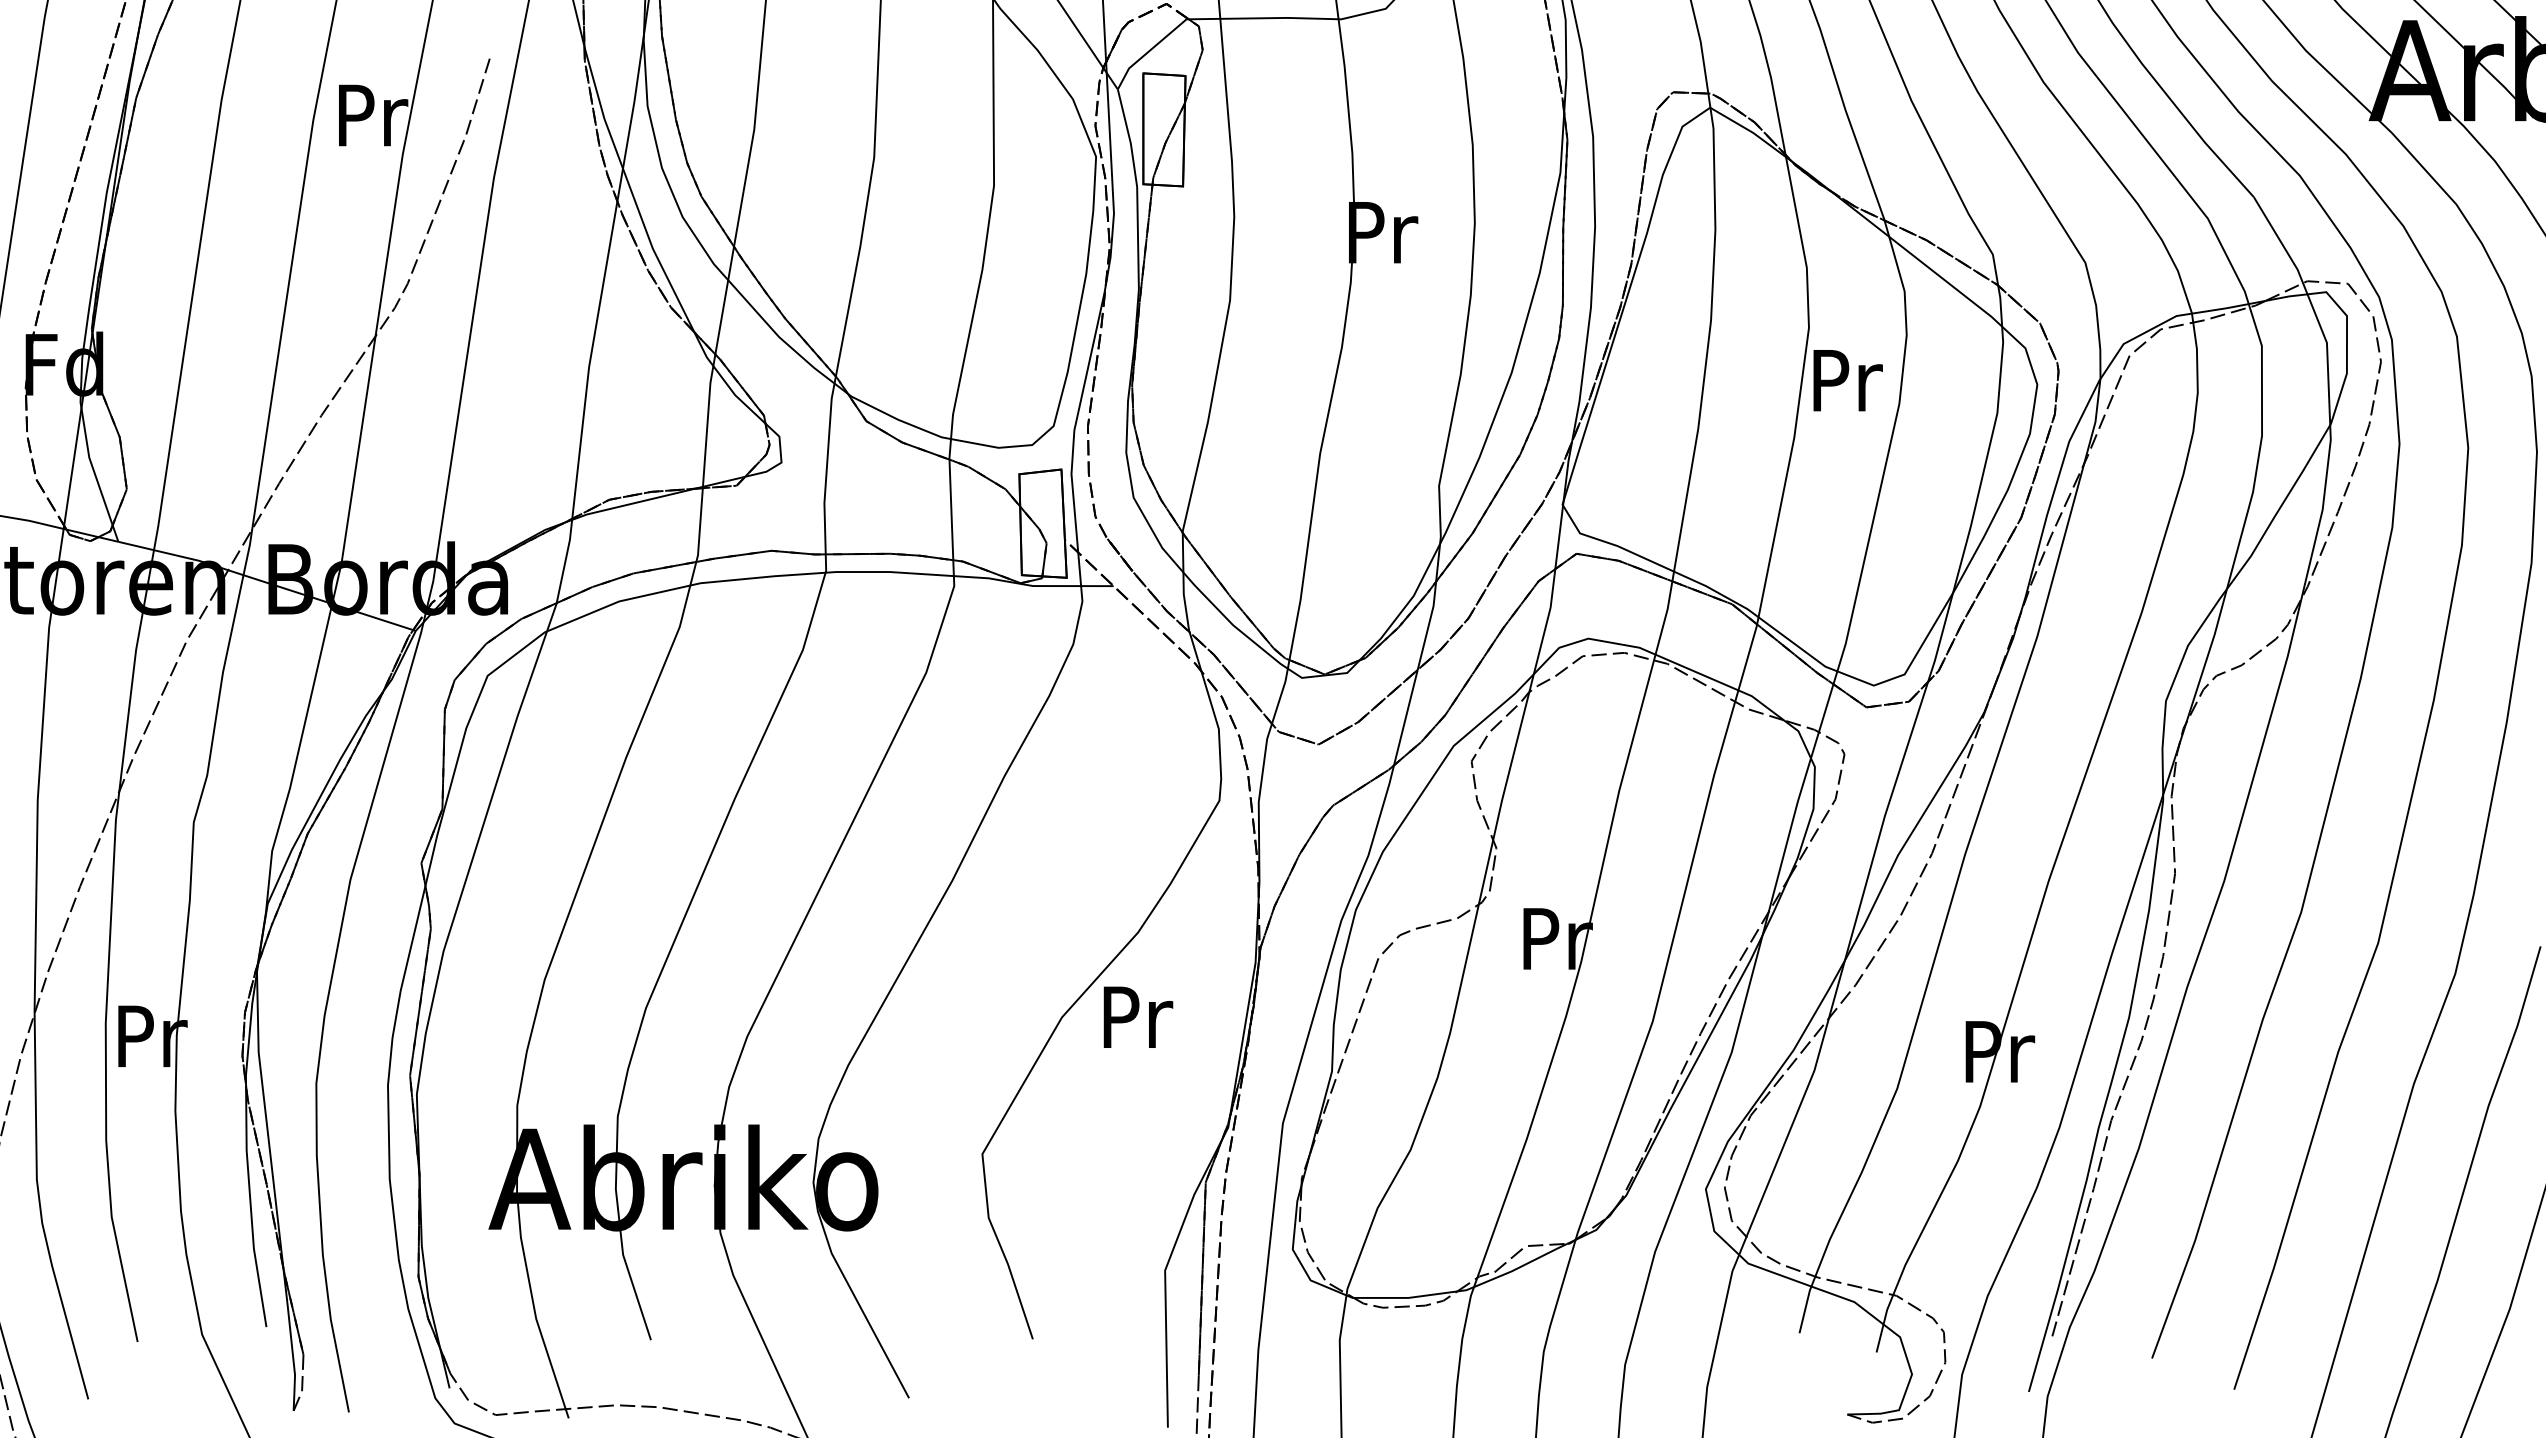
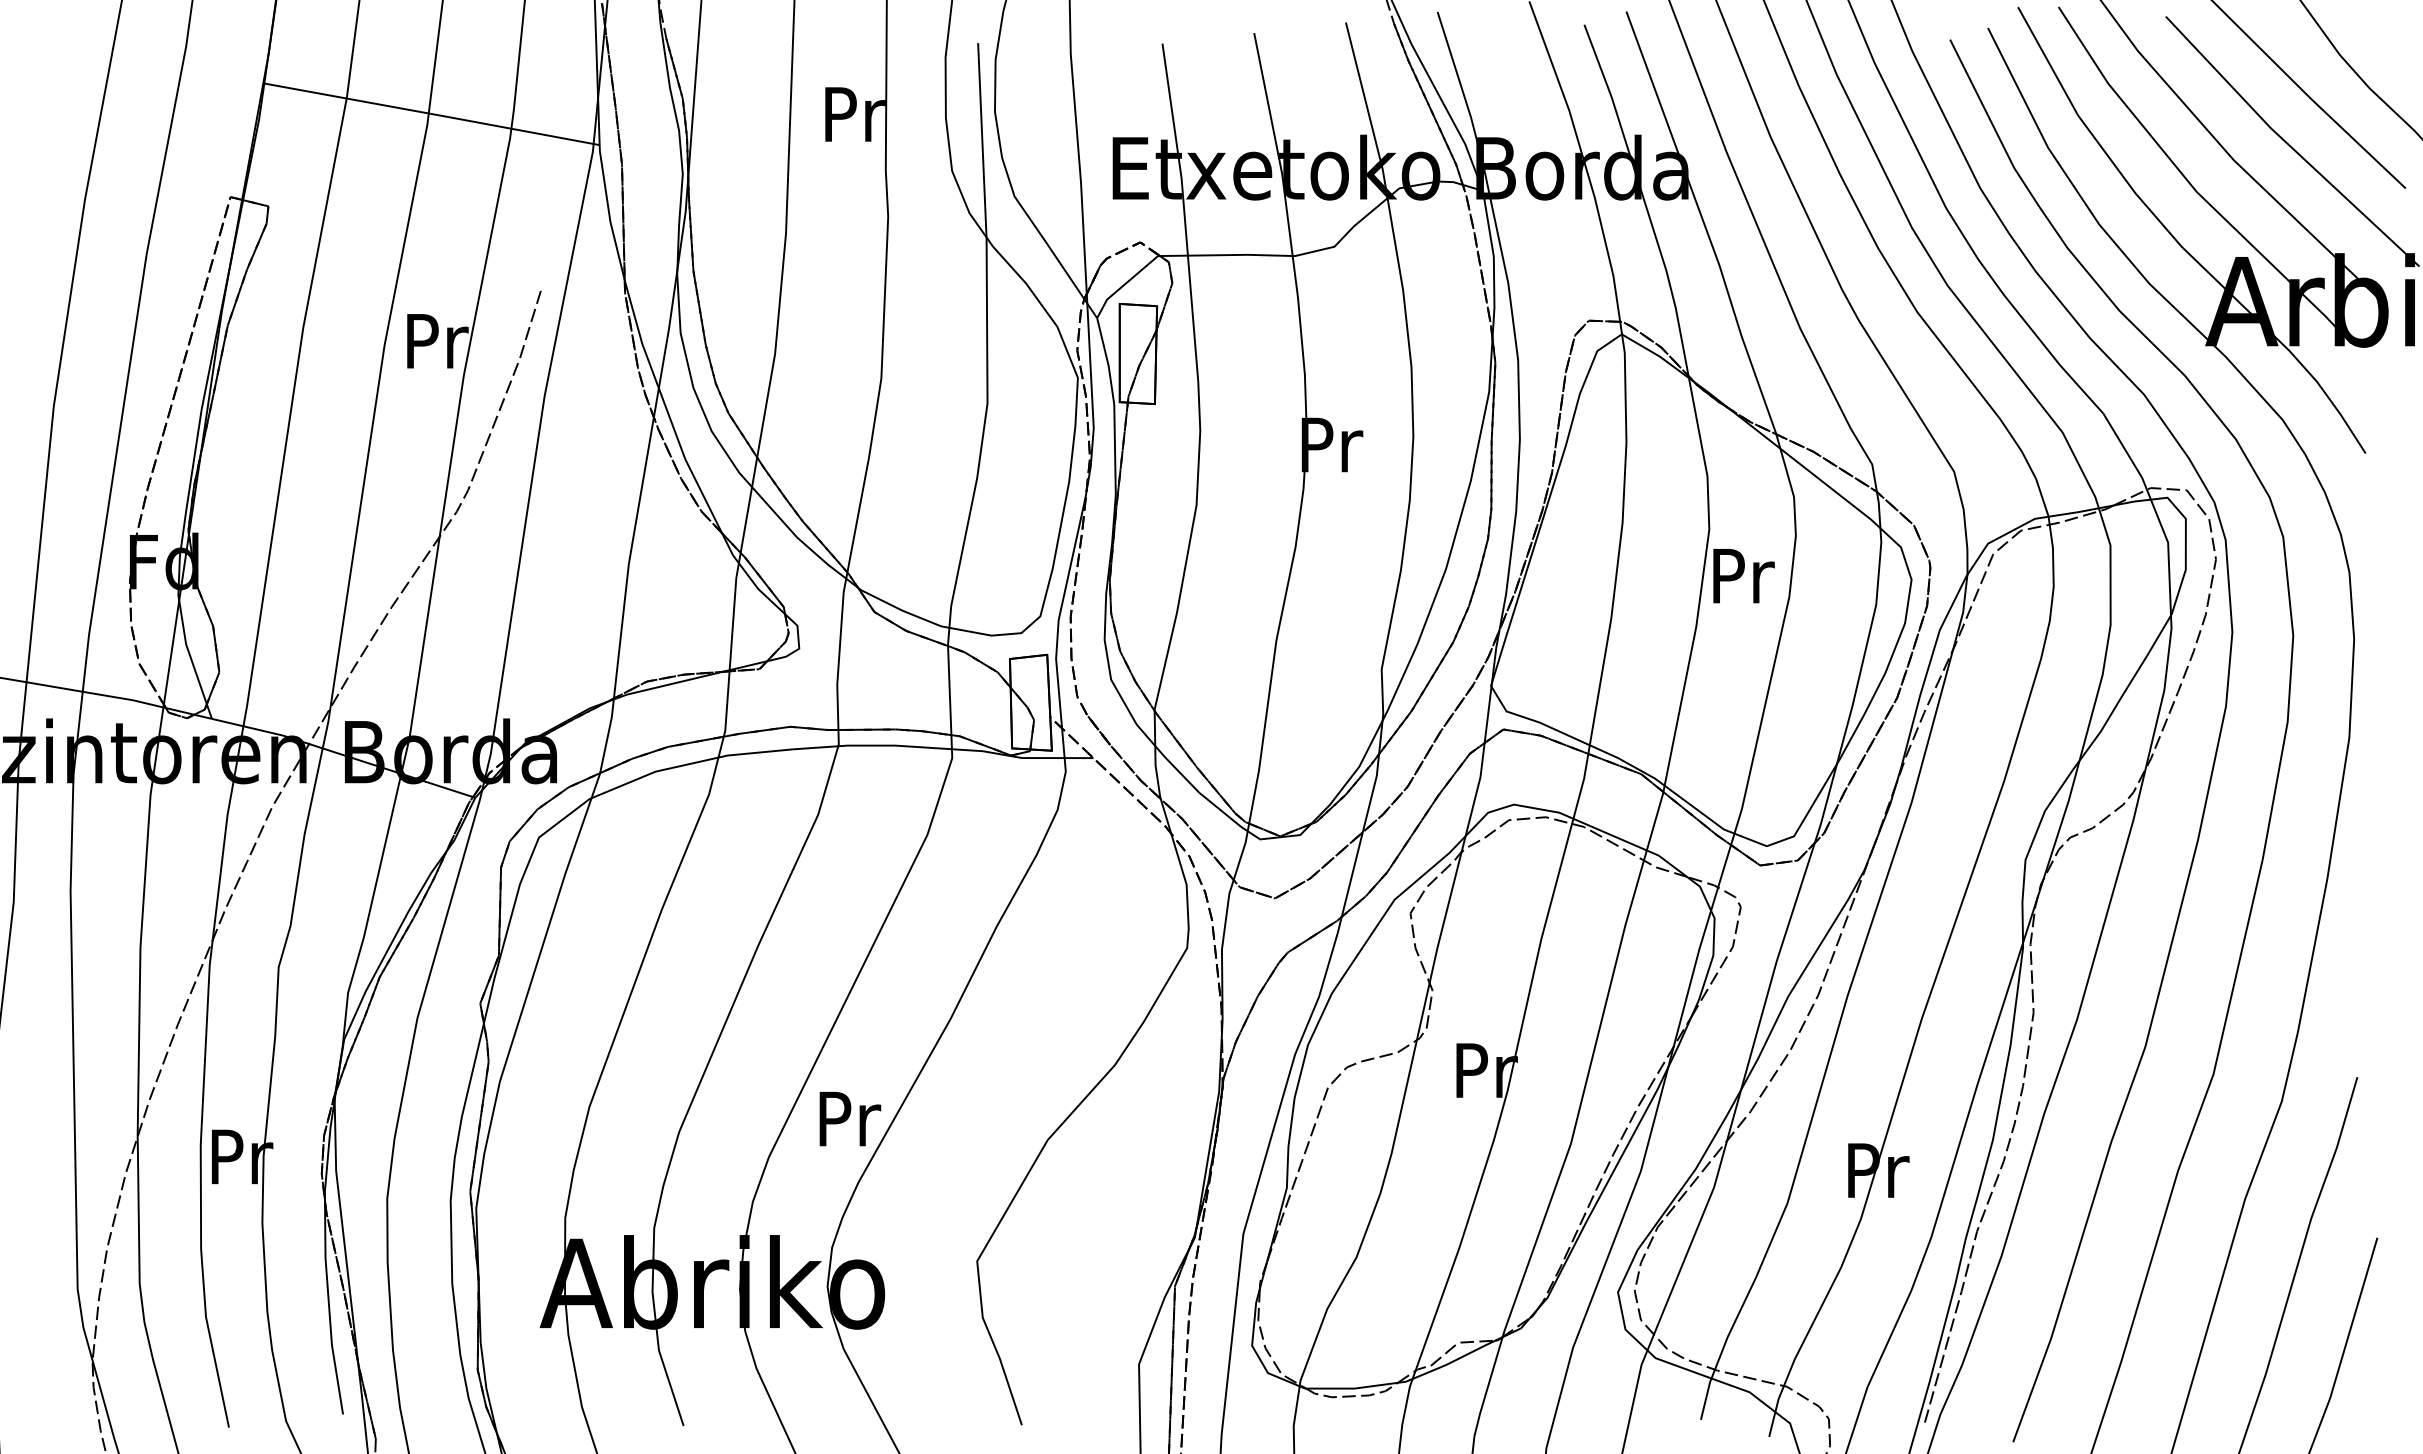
text: (1138, 1016) -> (850, 1118), moved

